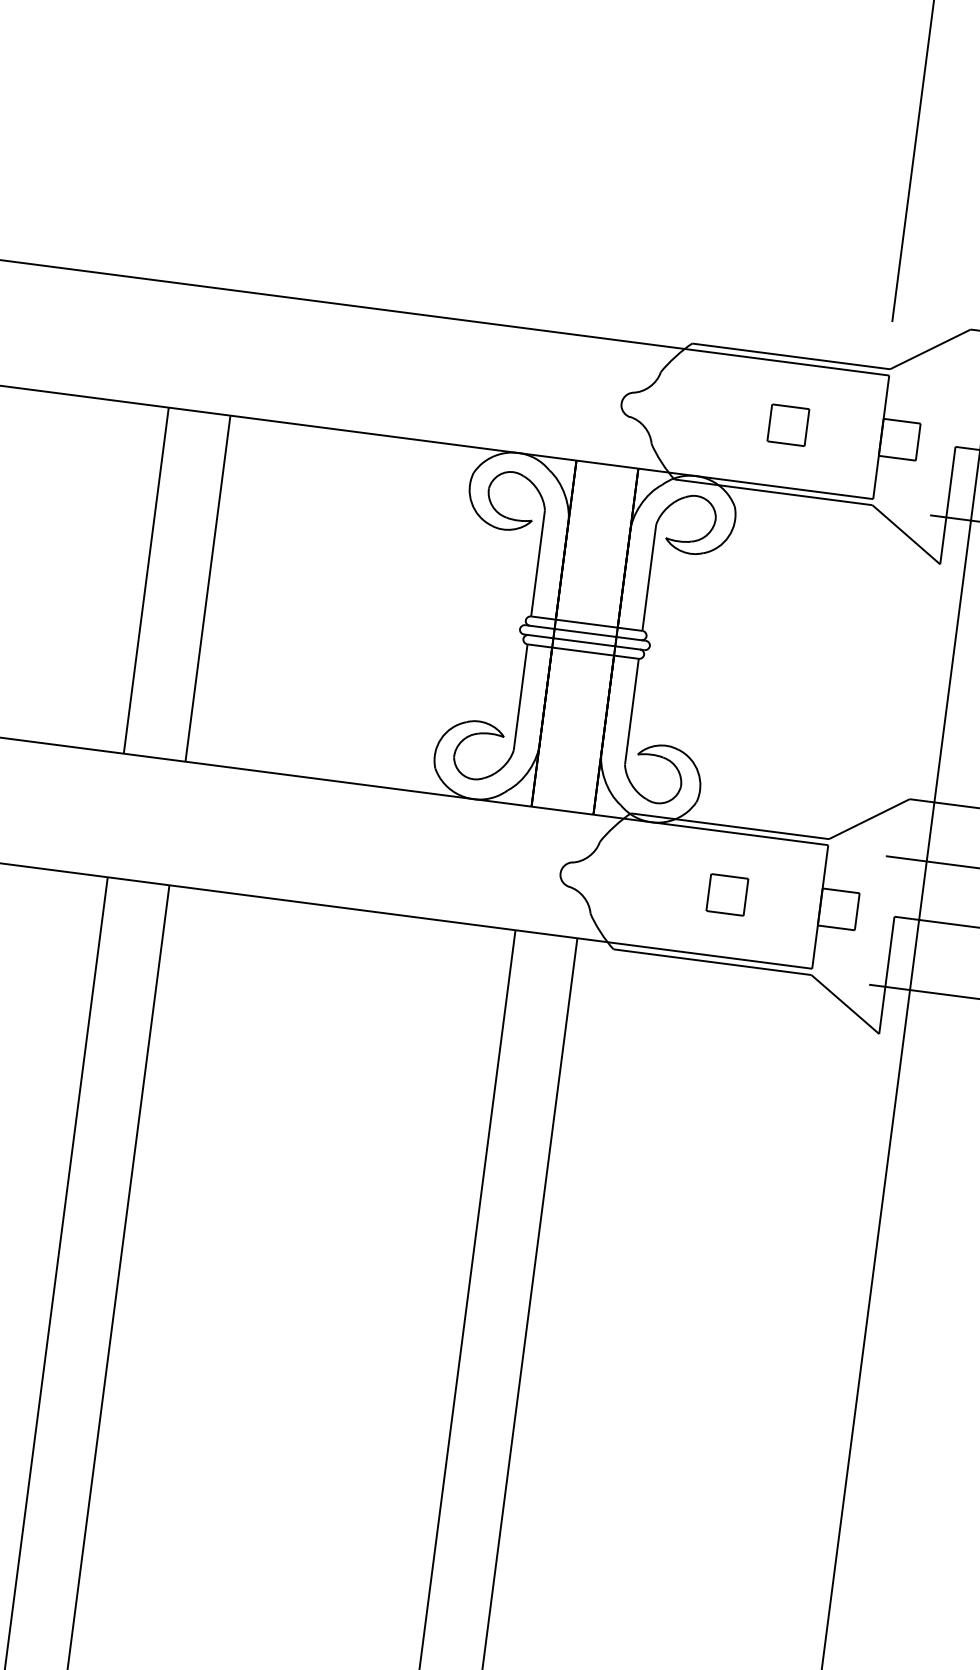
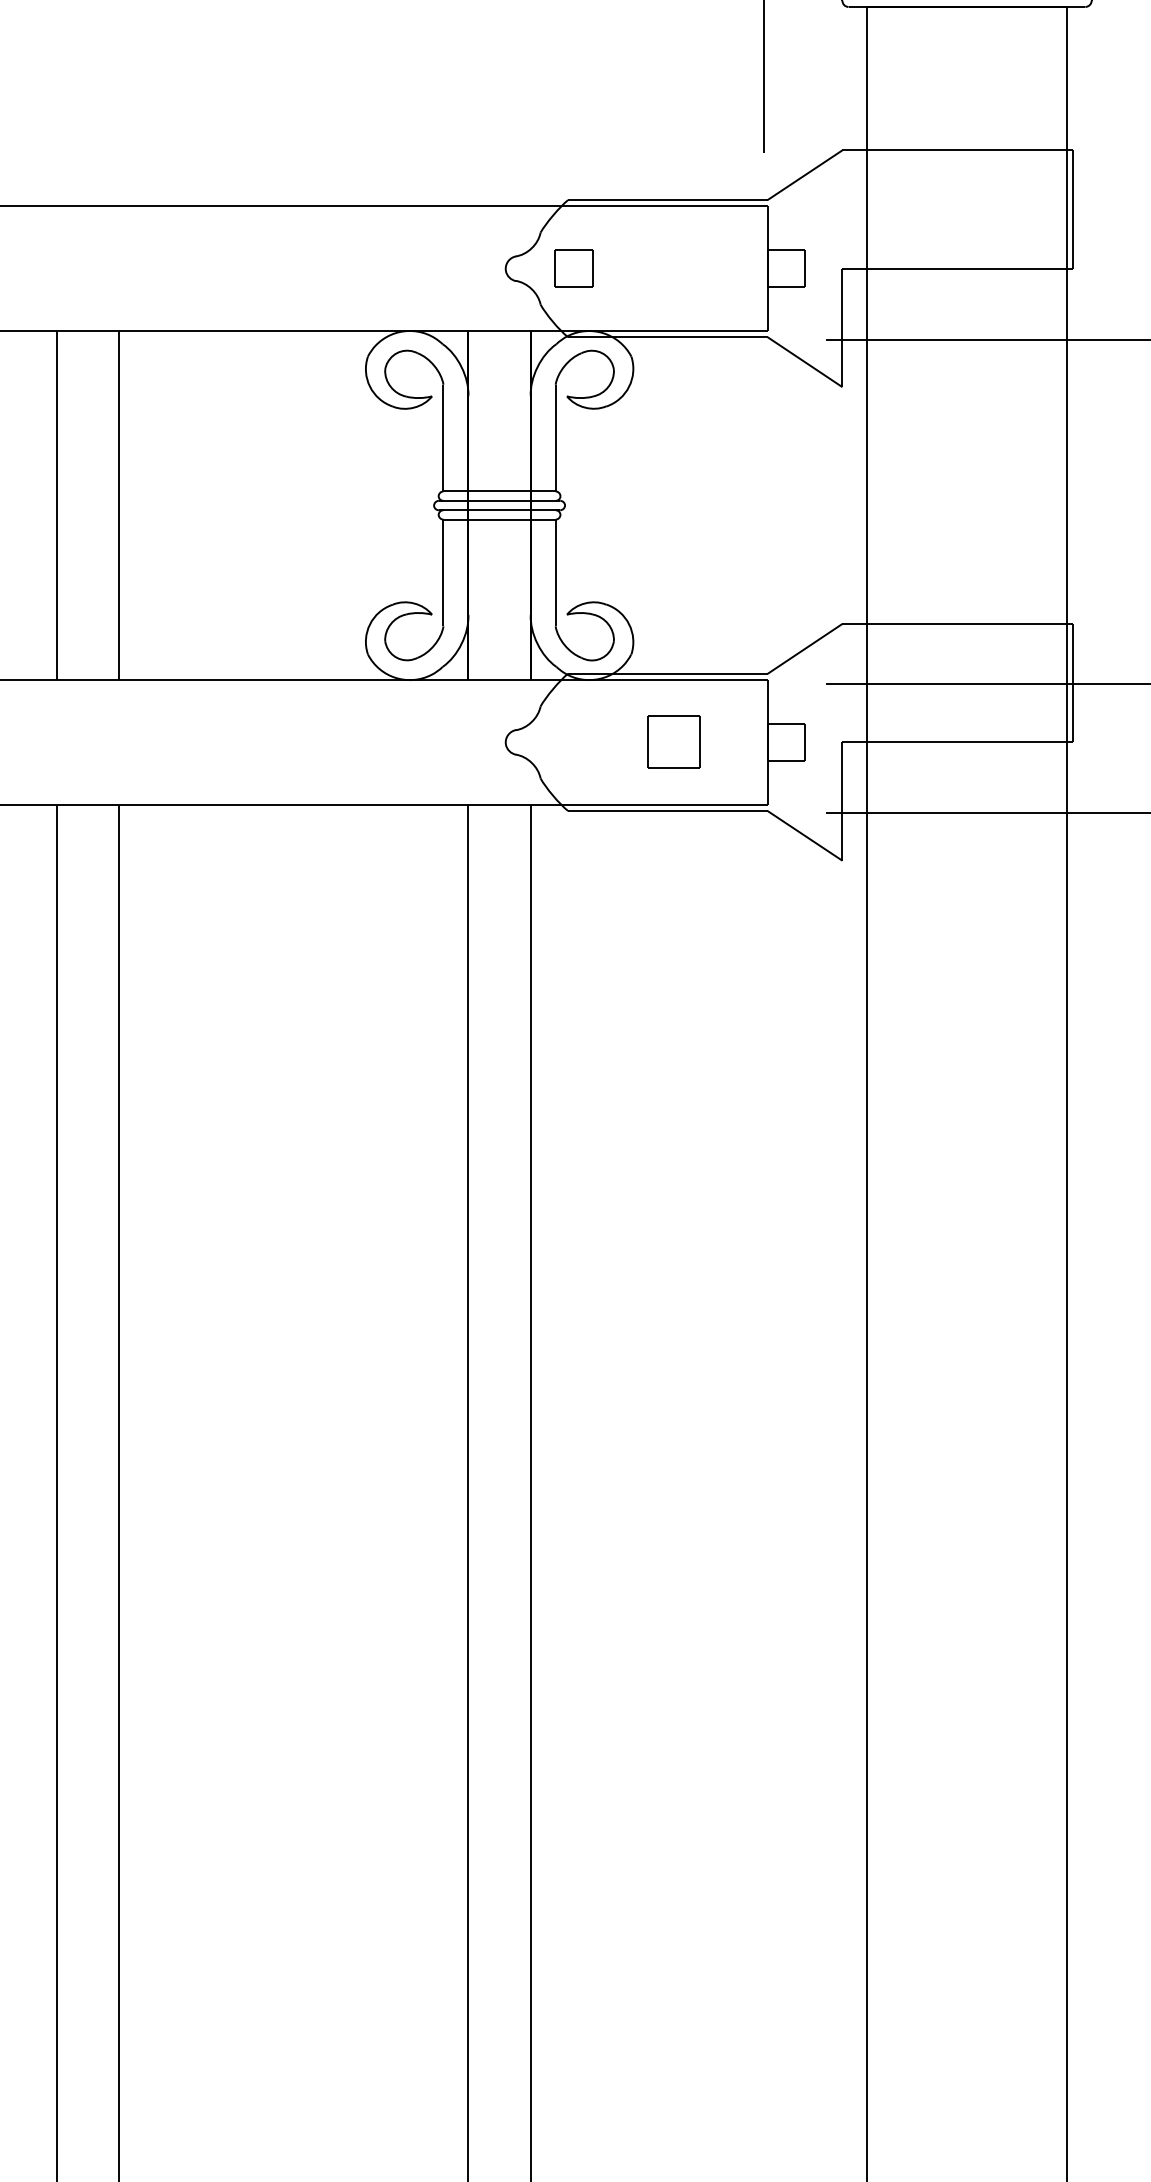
part: (787, 424) -> (573, 268), moved
part: (726, 895) -> (673, 742), size x1.4

